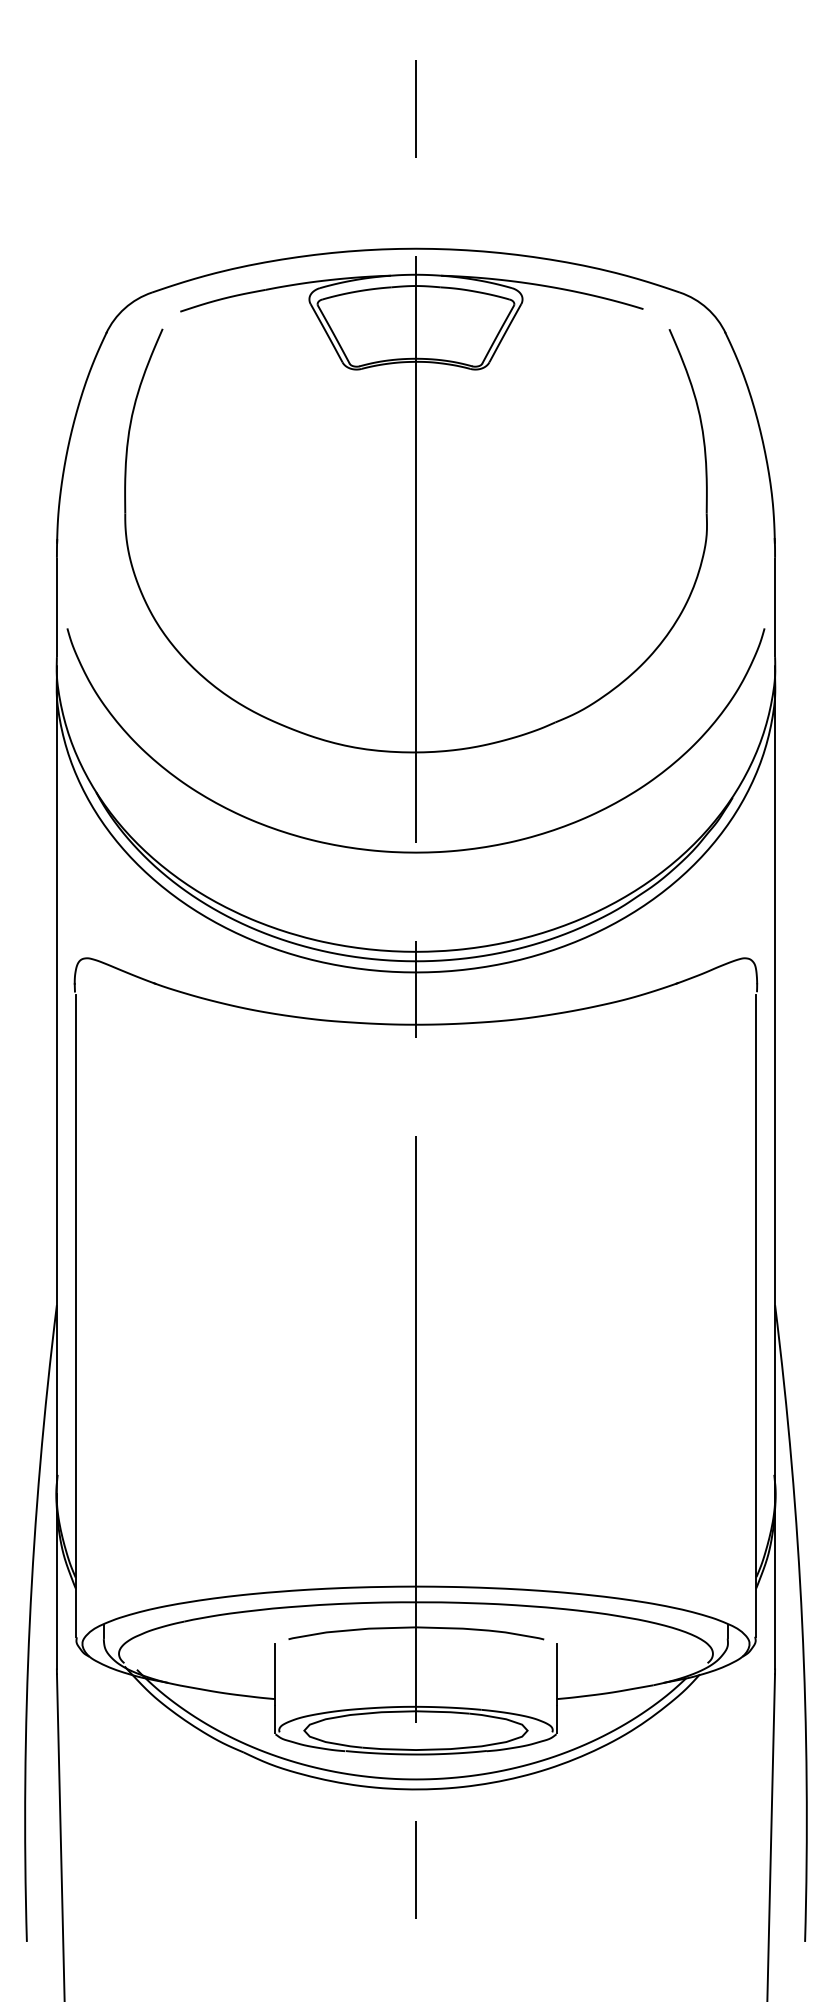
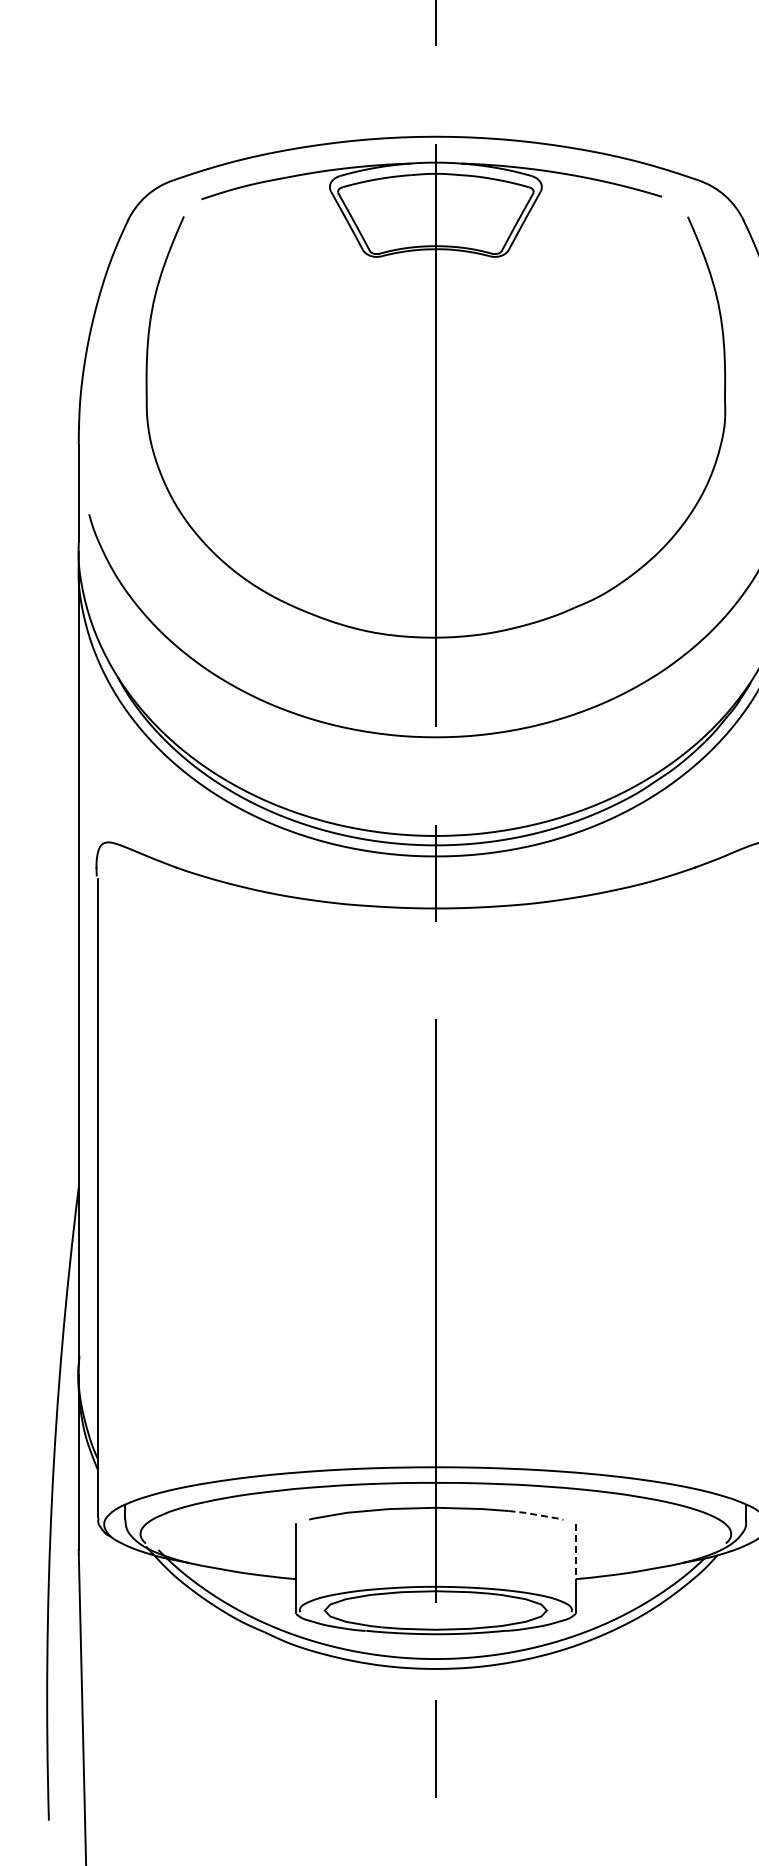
line: (517, 1634) -> (536, 1514), solid -> dashed
line: (556, 1674) -> (575, 1554), solid -> dashed

